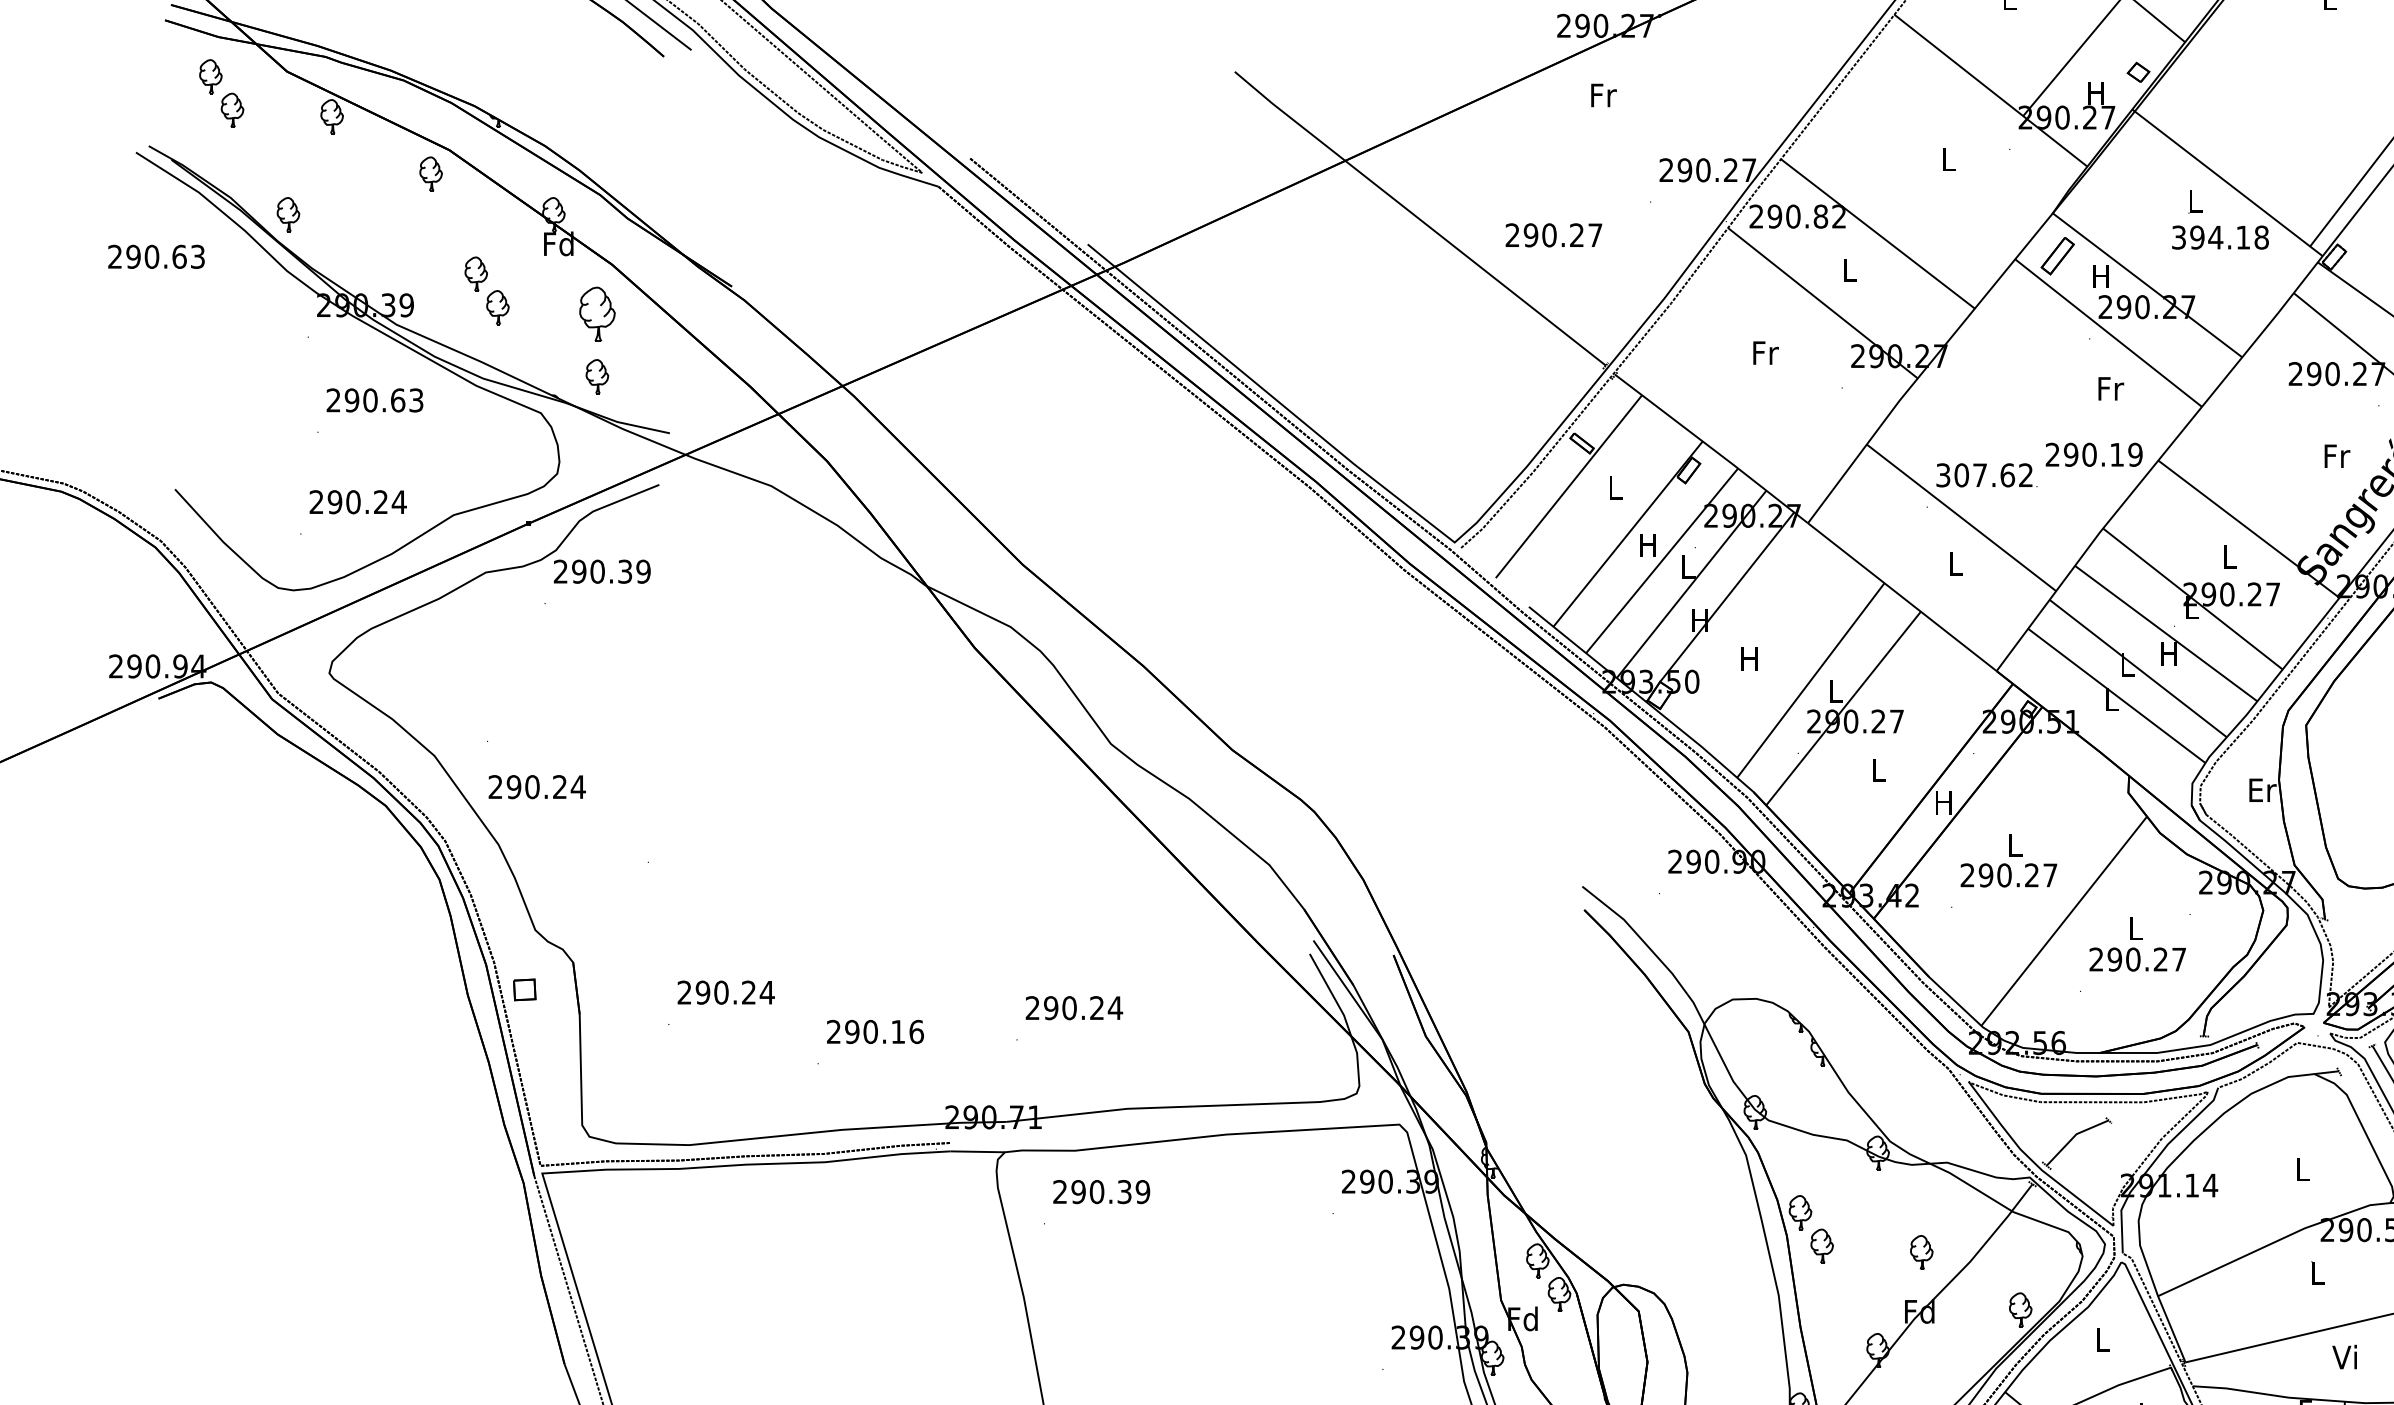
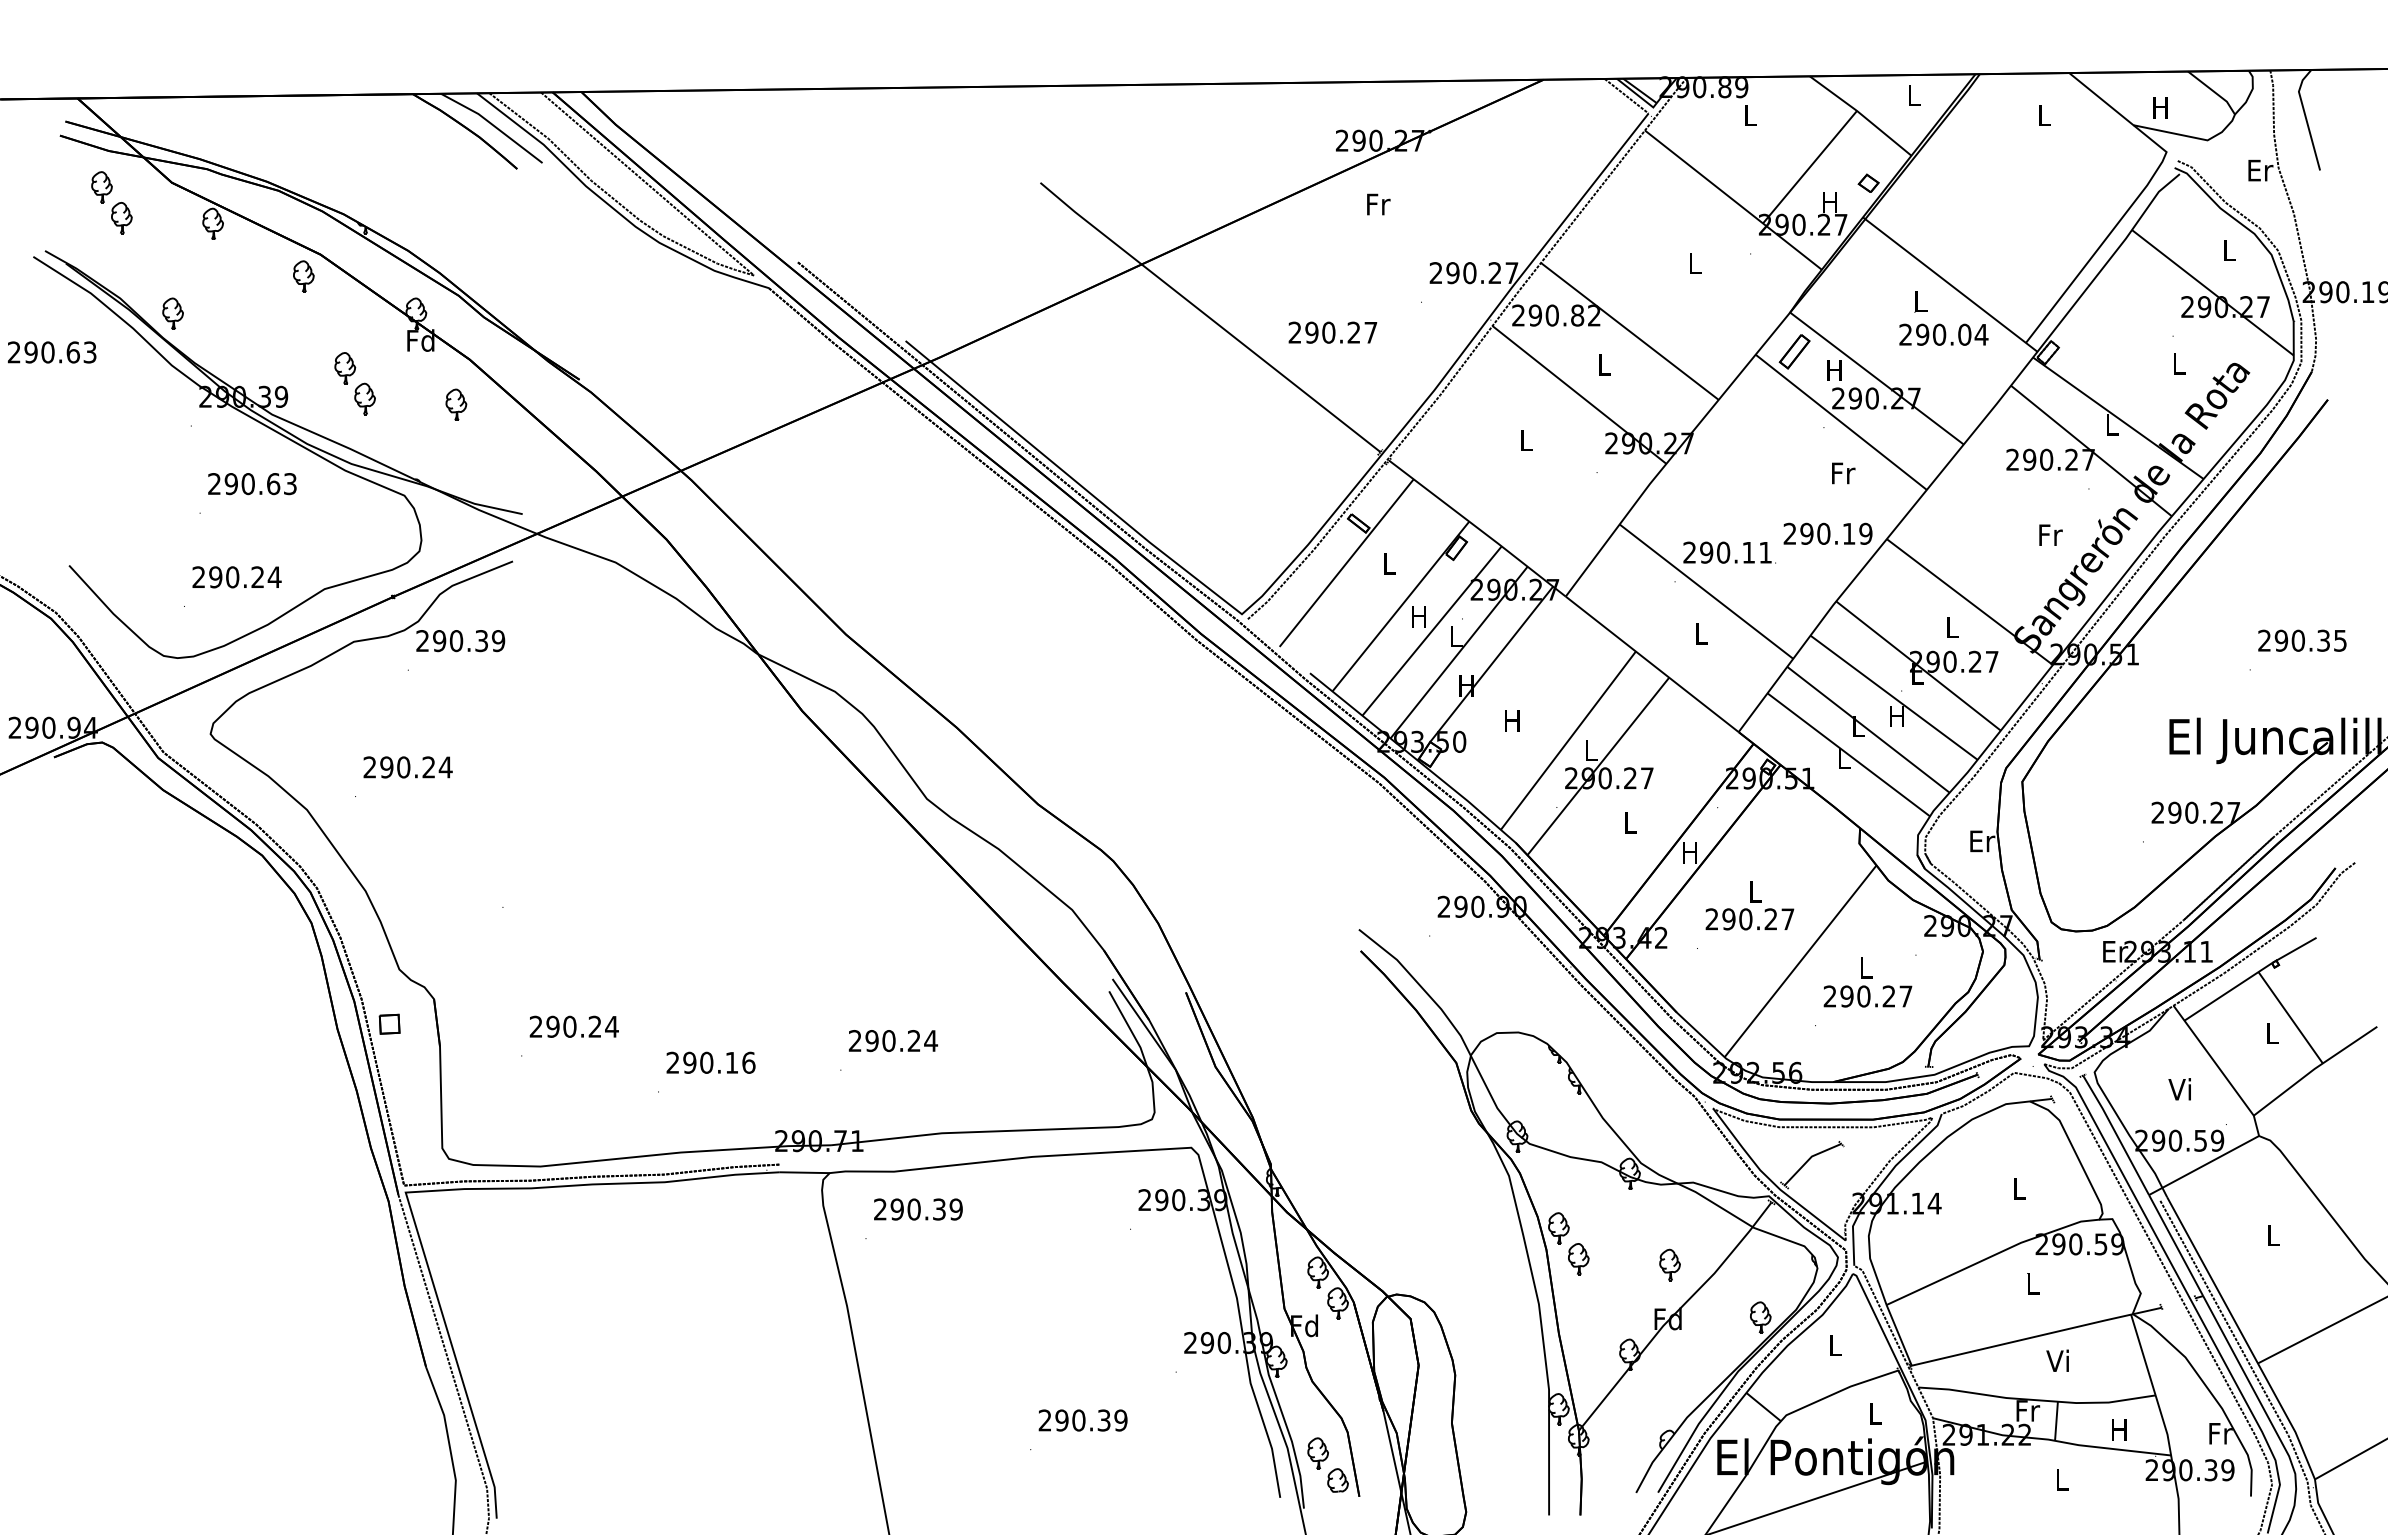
text: (2220, 237) -> (1943, 334), 394.18 -> 290.04
part: (597, 313) -> (456, 404), size x0.62
text: (1766, 352) -> (1527, 440), Fr -> L
part: (597, 376) -> (456, 462), removed
text: (1984, 475) -> (1727, 552), 307.62 -> 290.11
text: (536, 787) -> (407, 767), moved

